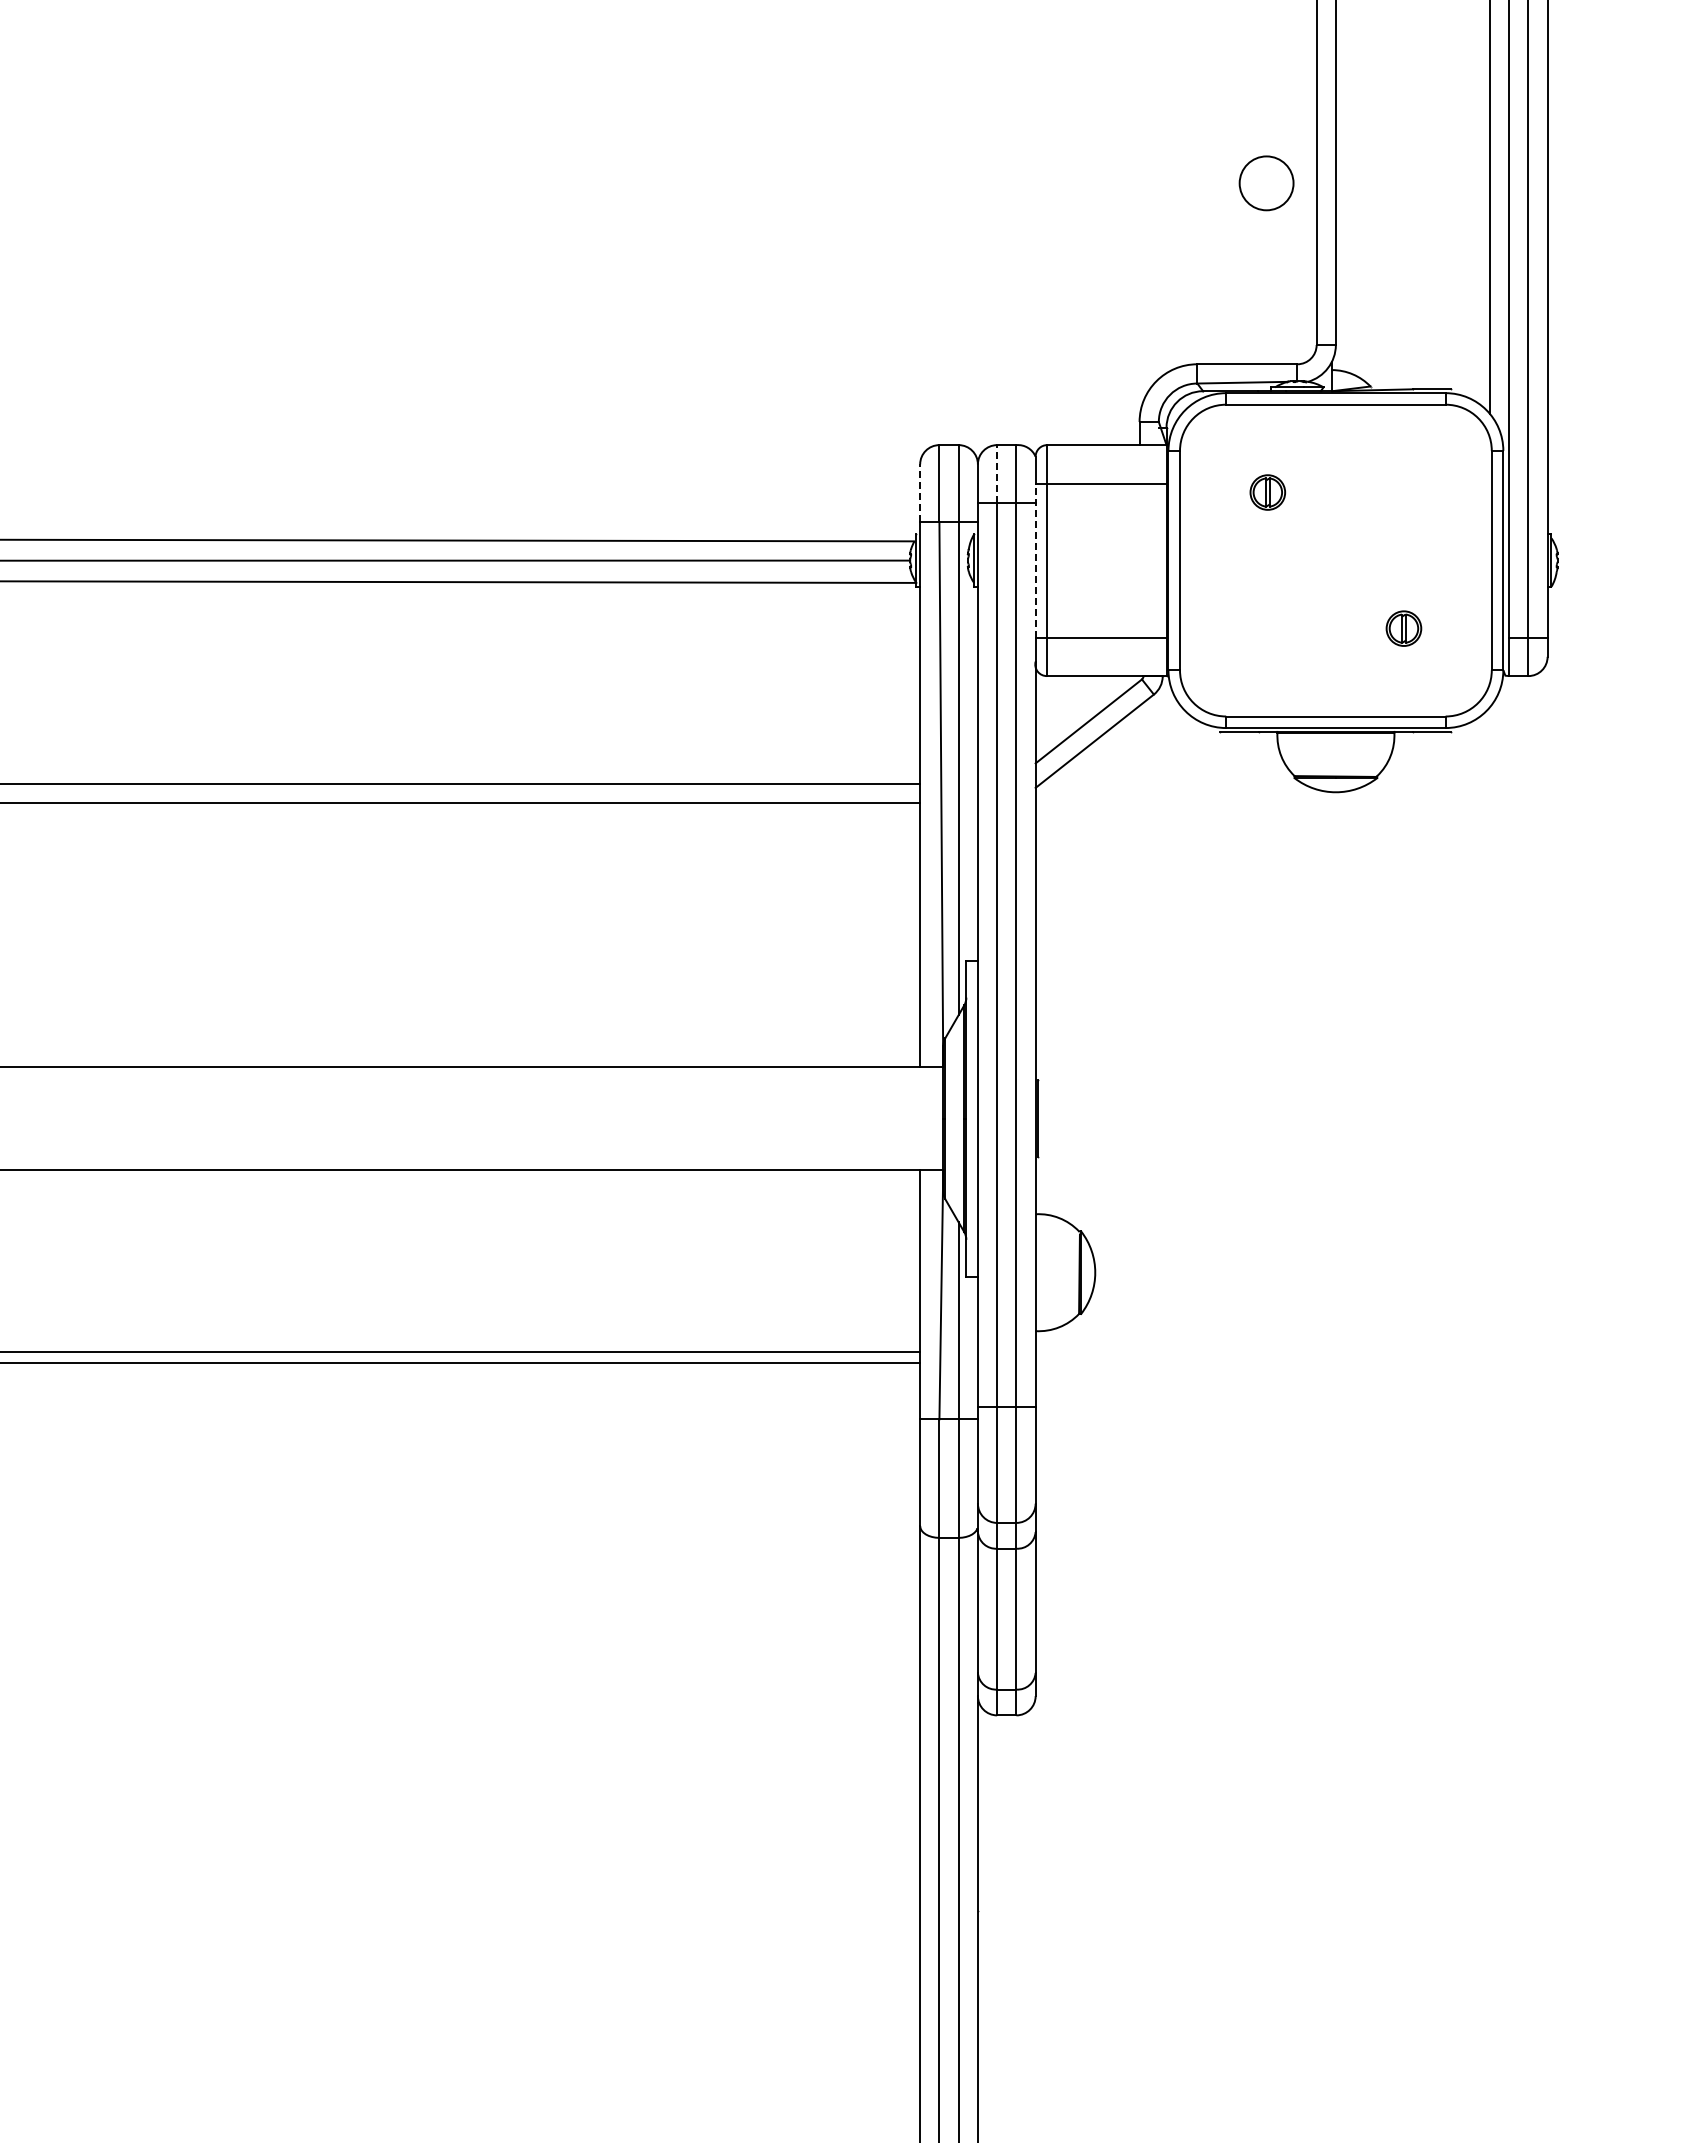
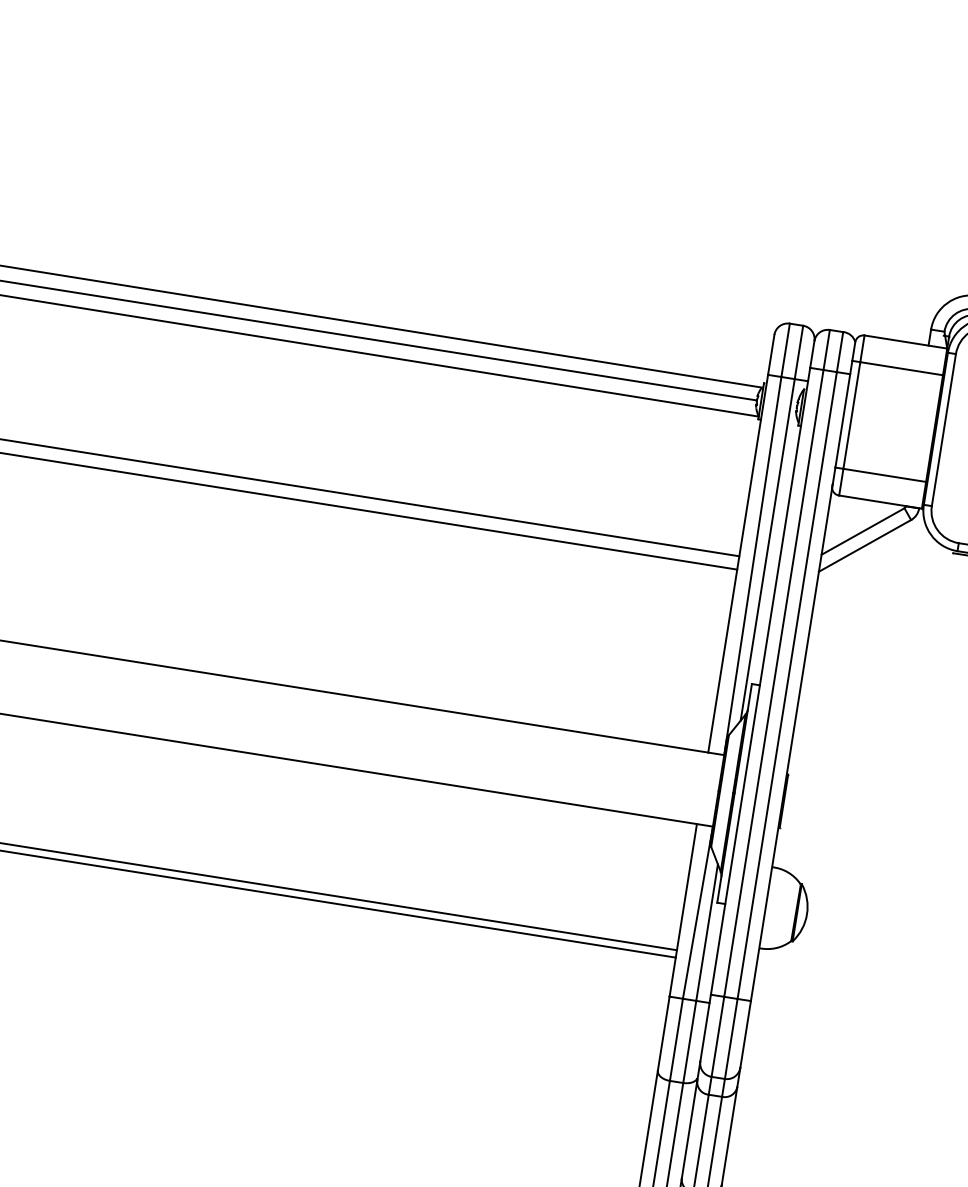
line: (997, 474) -> (826, 350), dashed -> solid
line: (920, 493) -> (771, 355), dashed -> solid
line: (1035, 560) -> (843, 414), dashed -> solid

